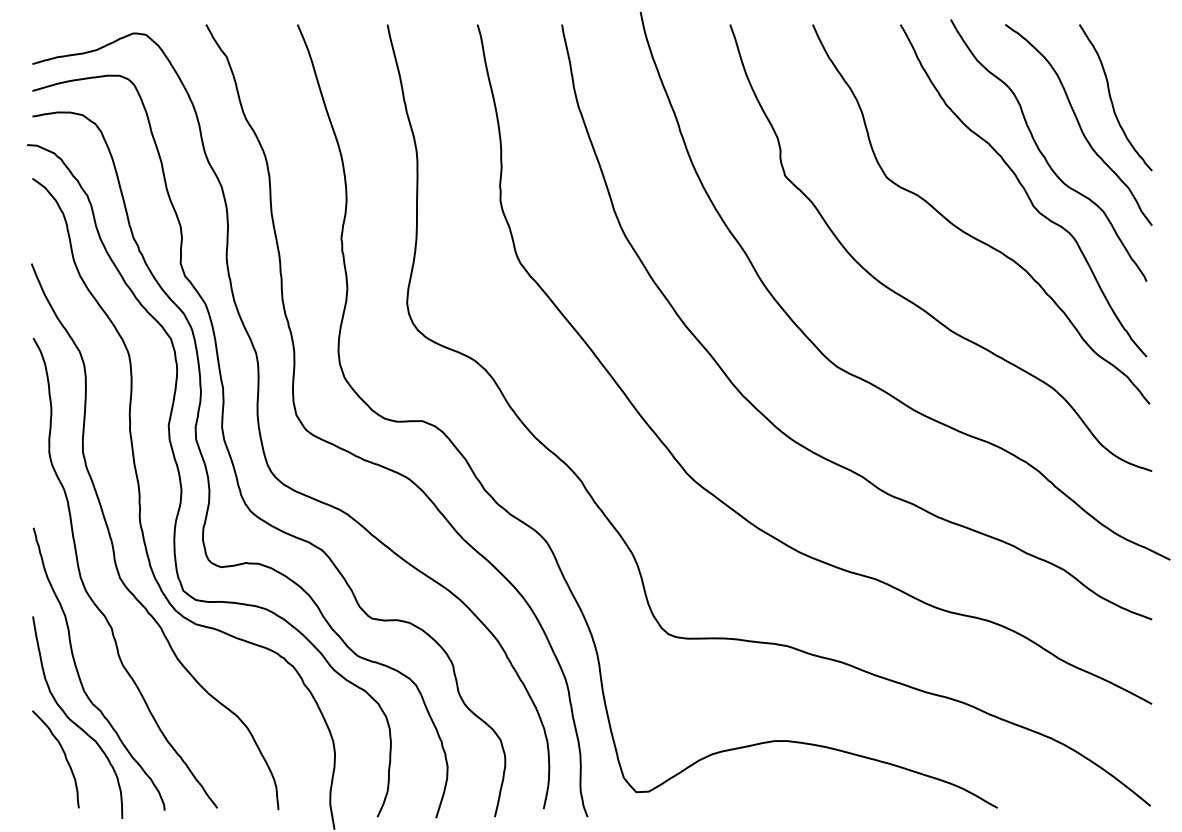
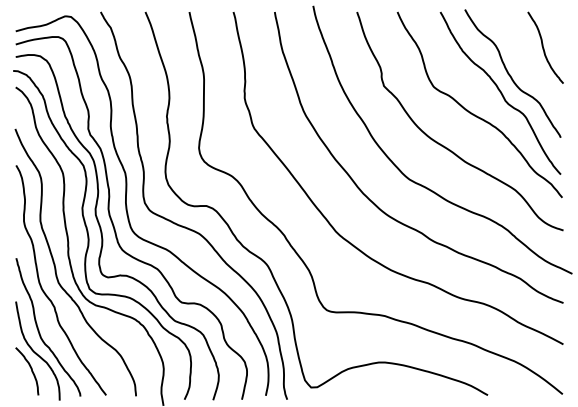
curve: (1078, 123) -> (527, 60), removed

